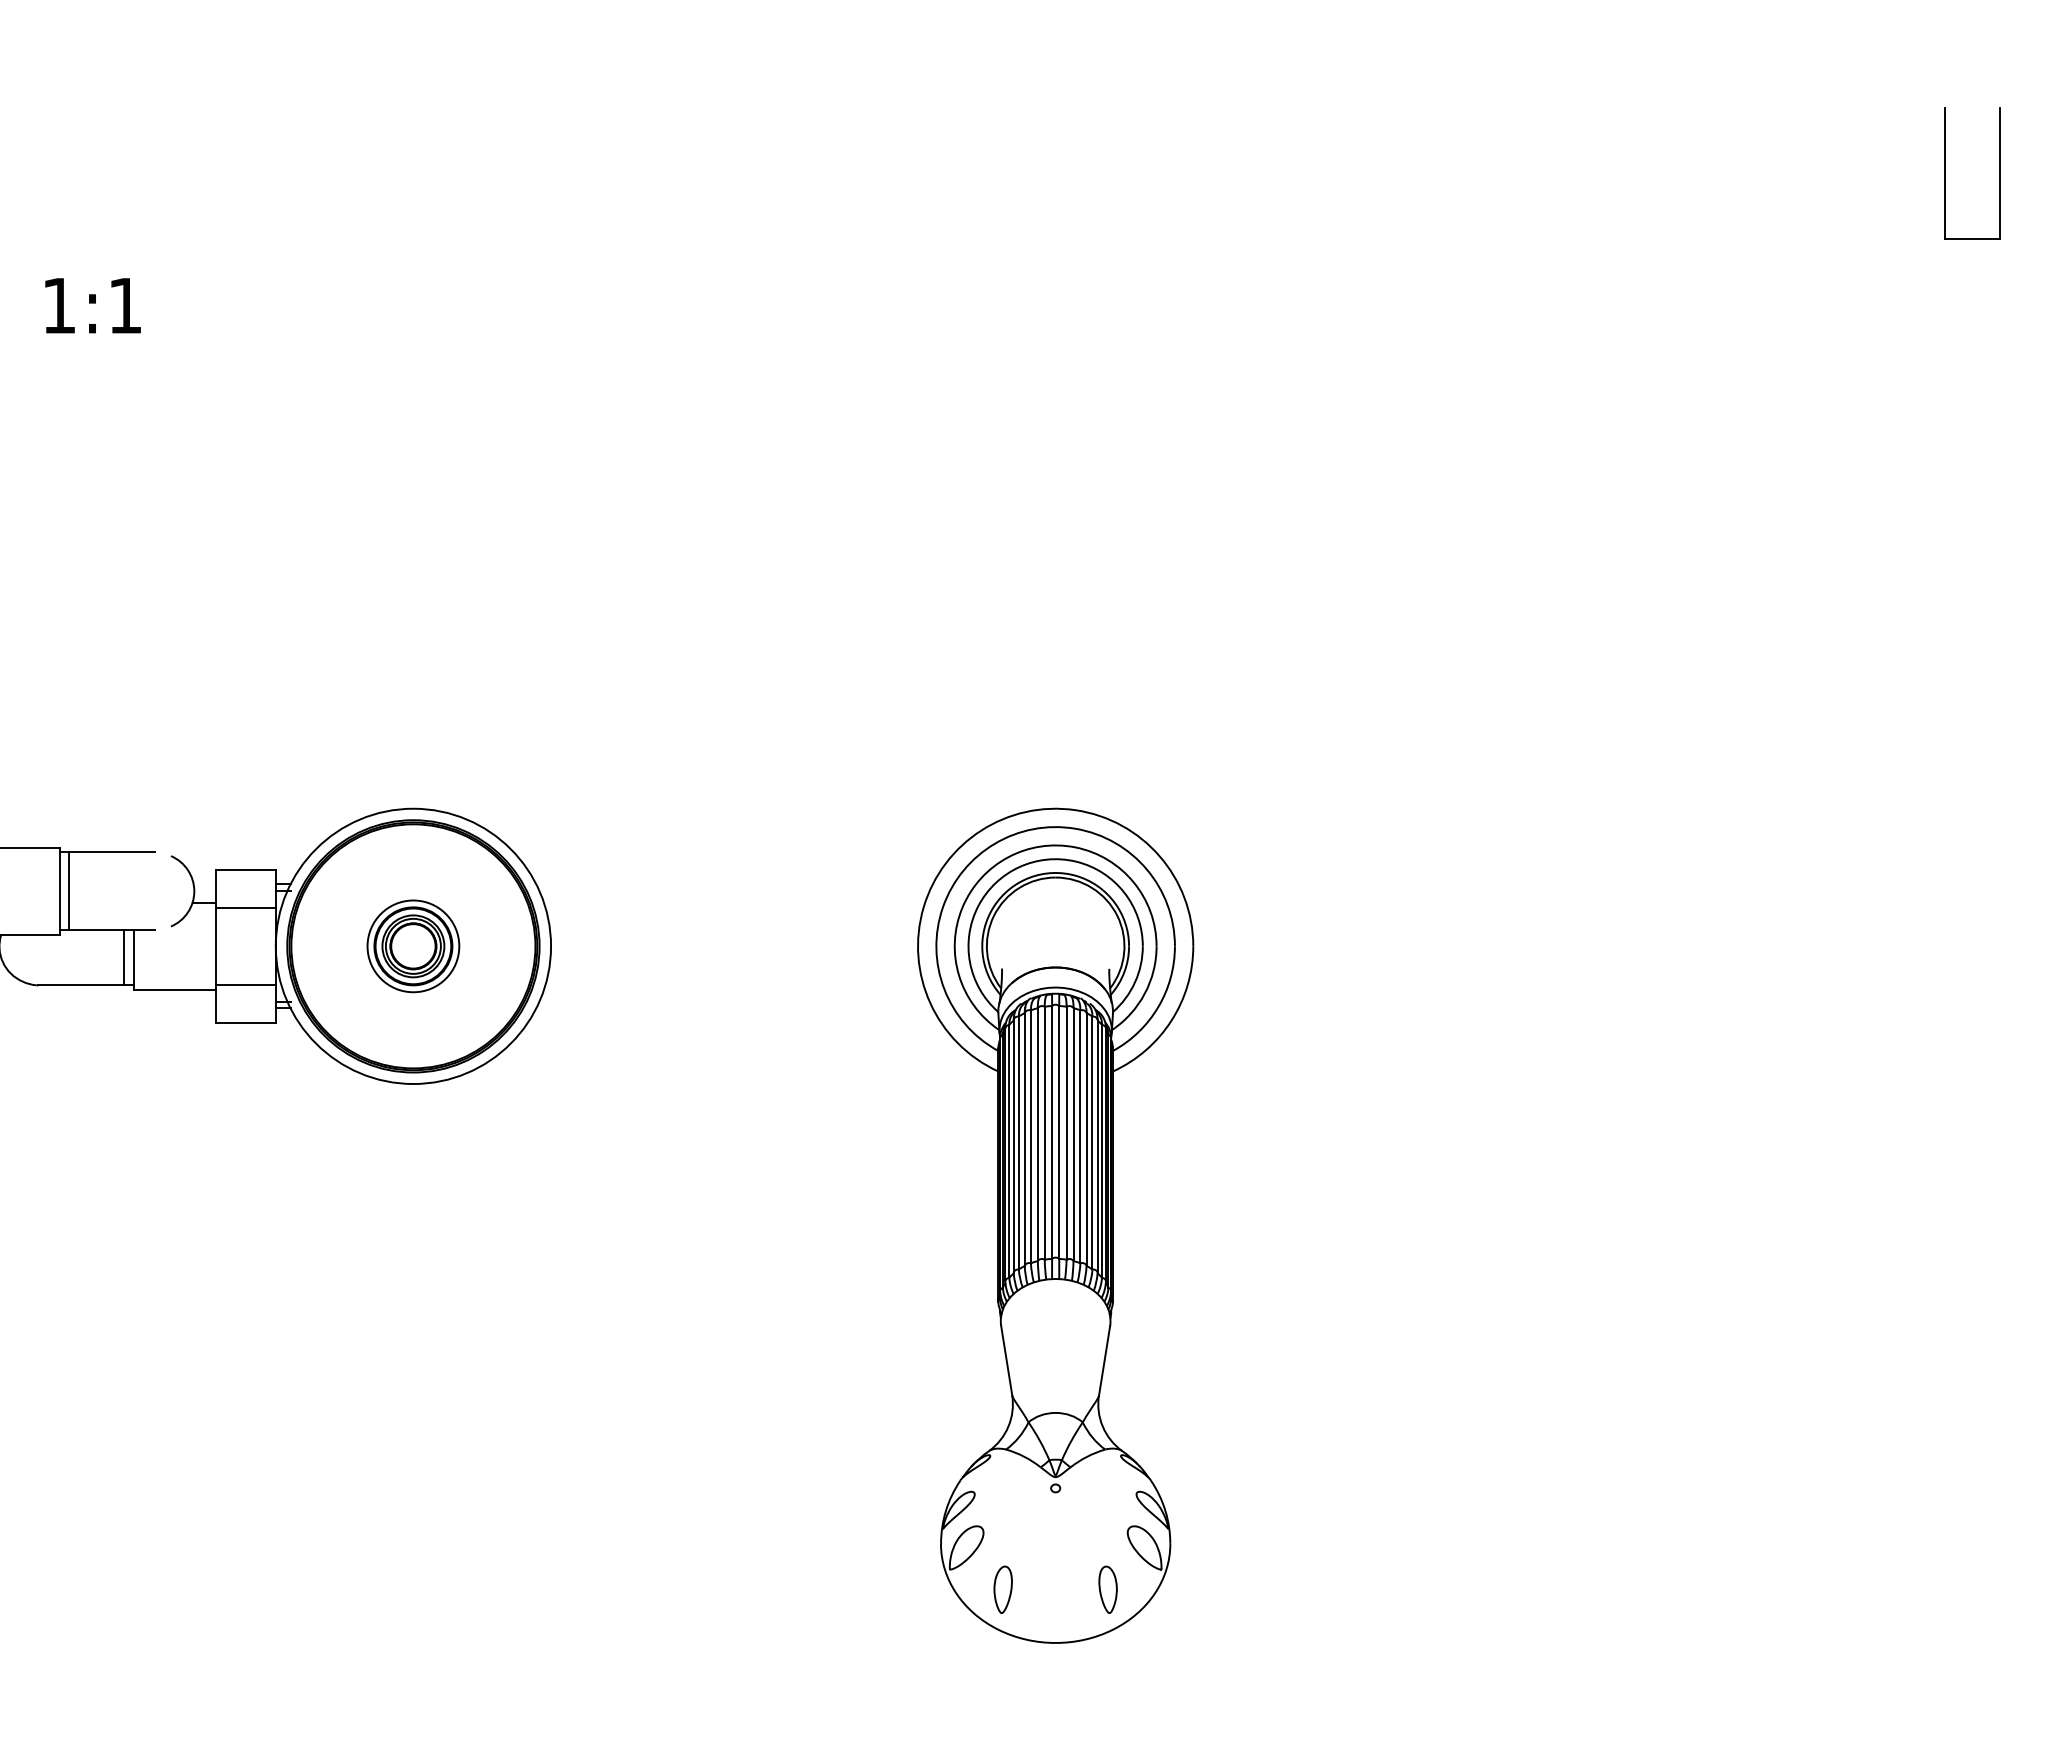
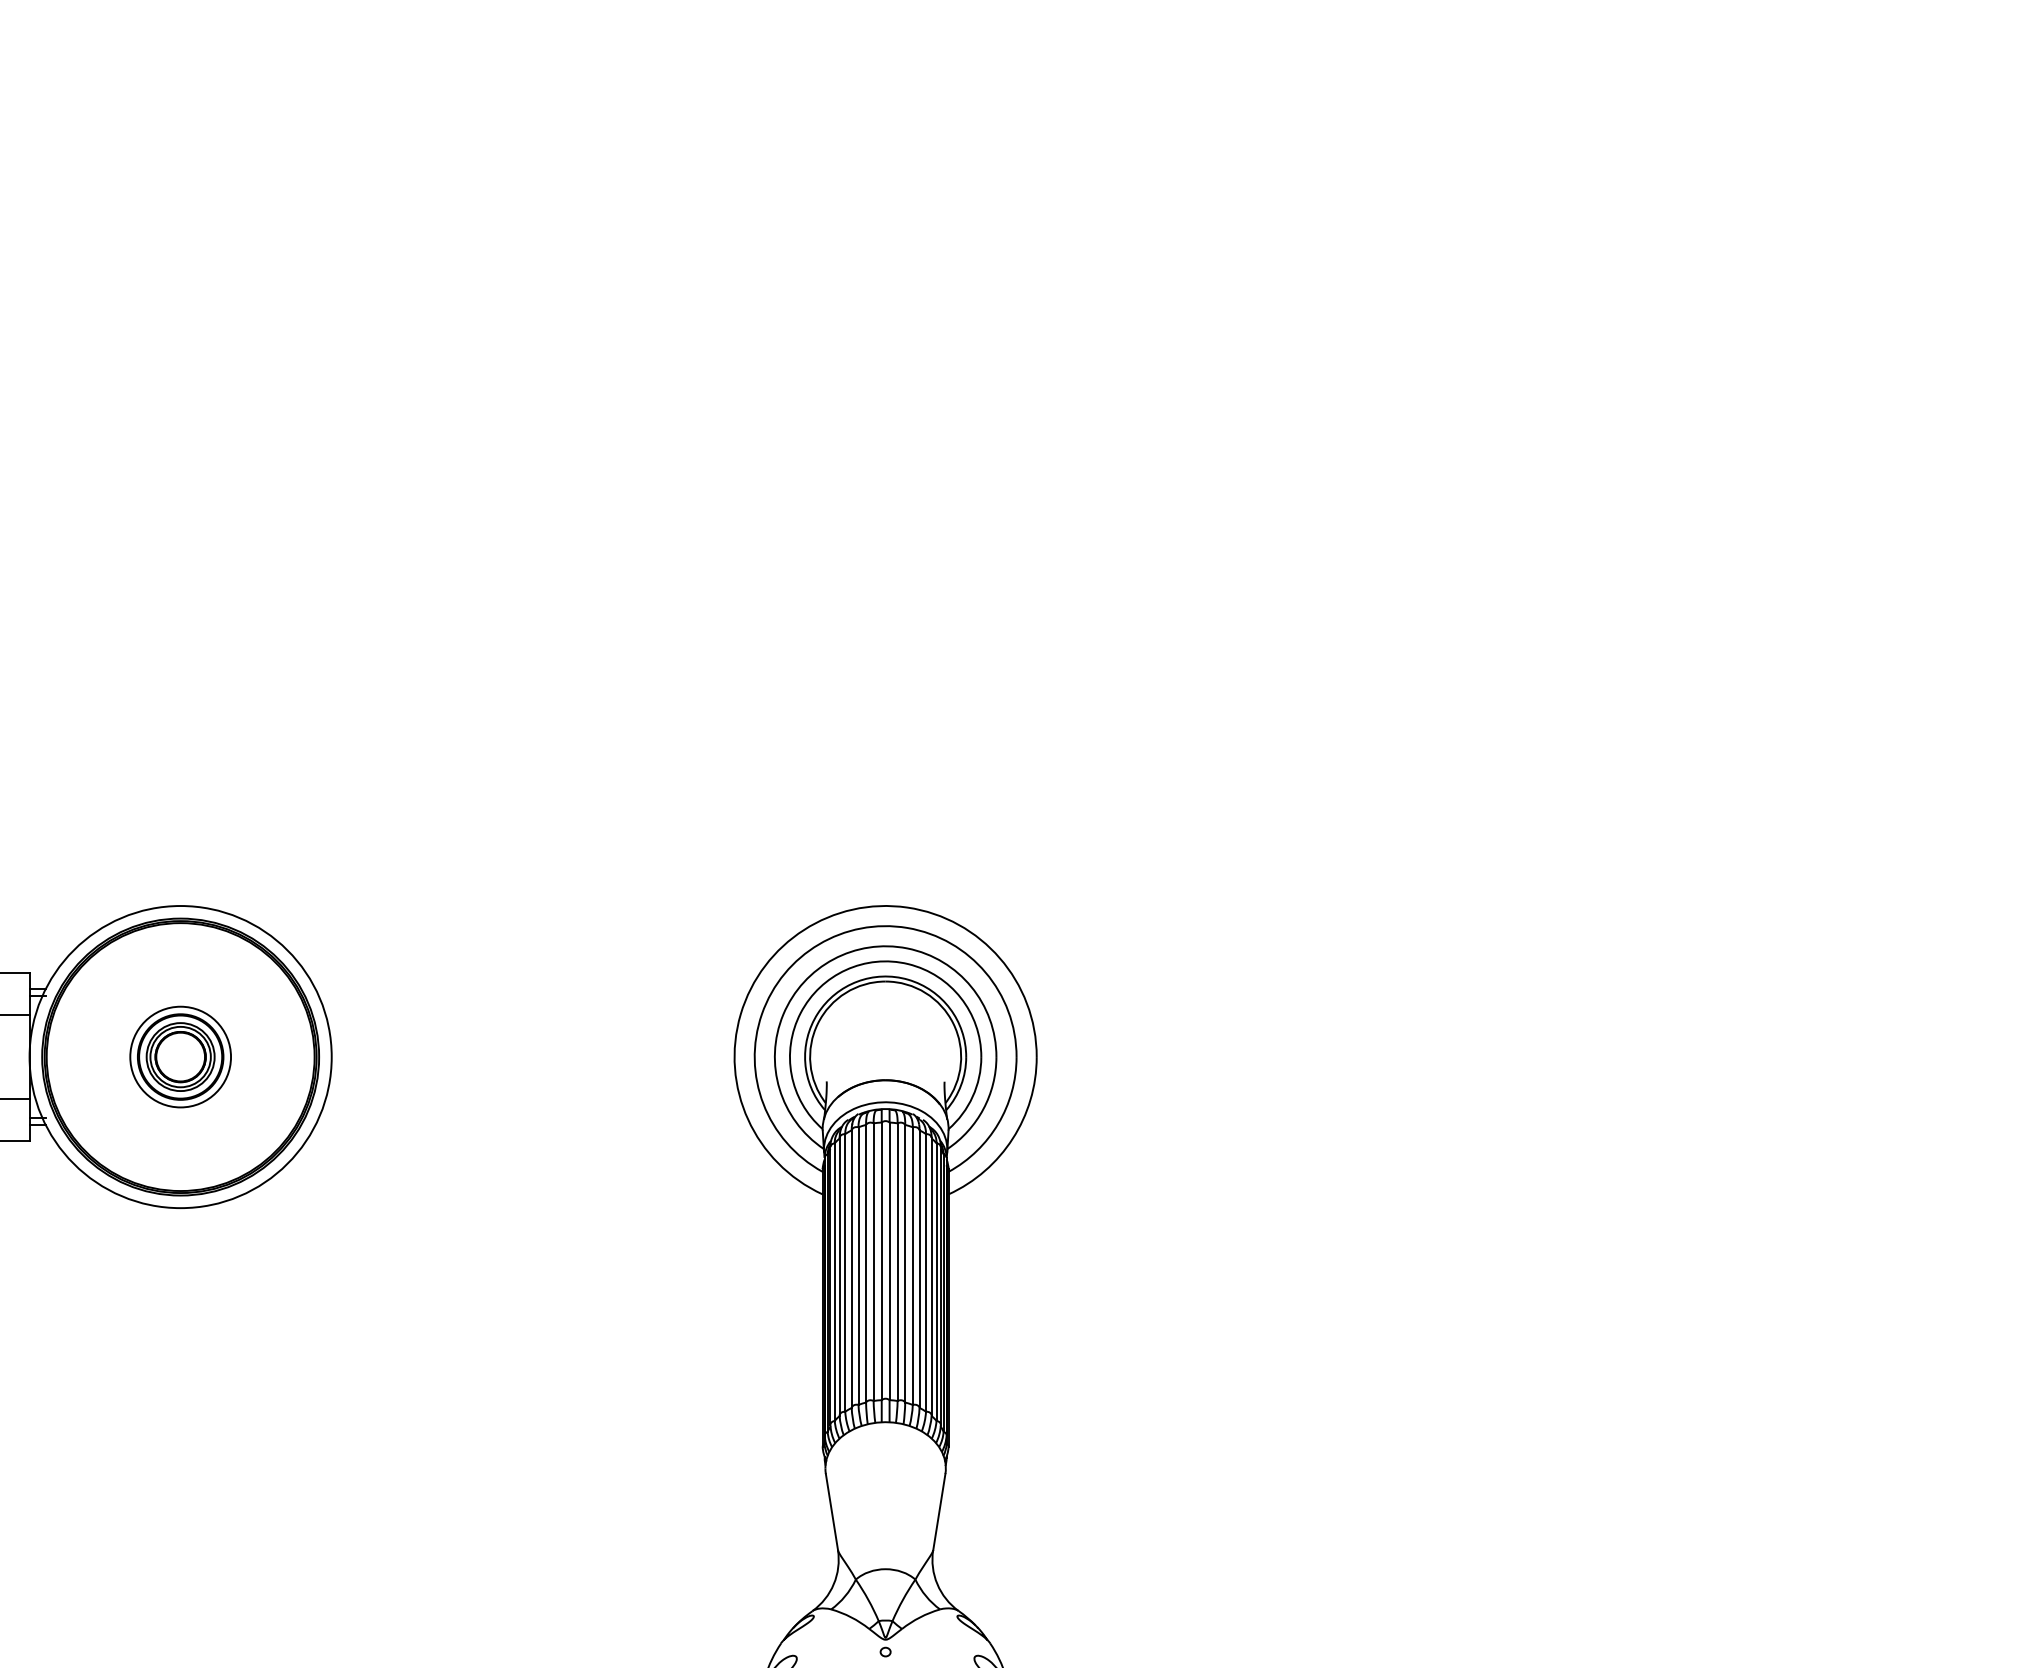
part: (1945, 173) -> (1862, 208), removed

